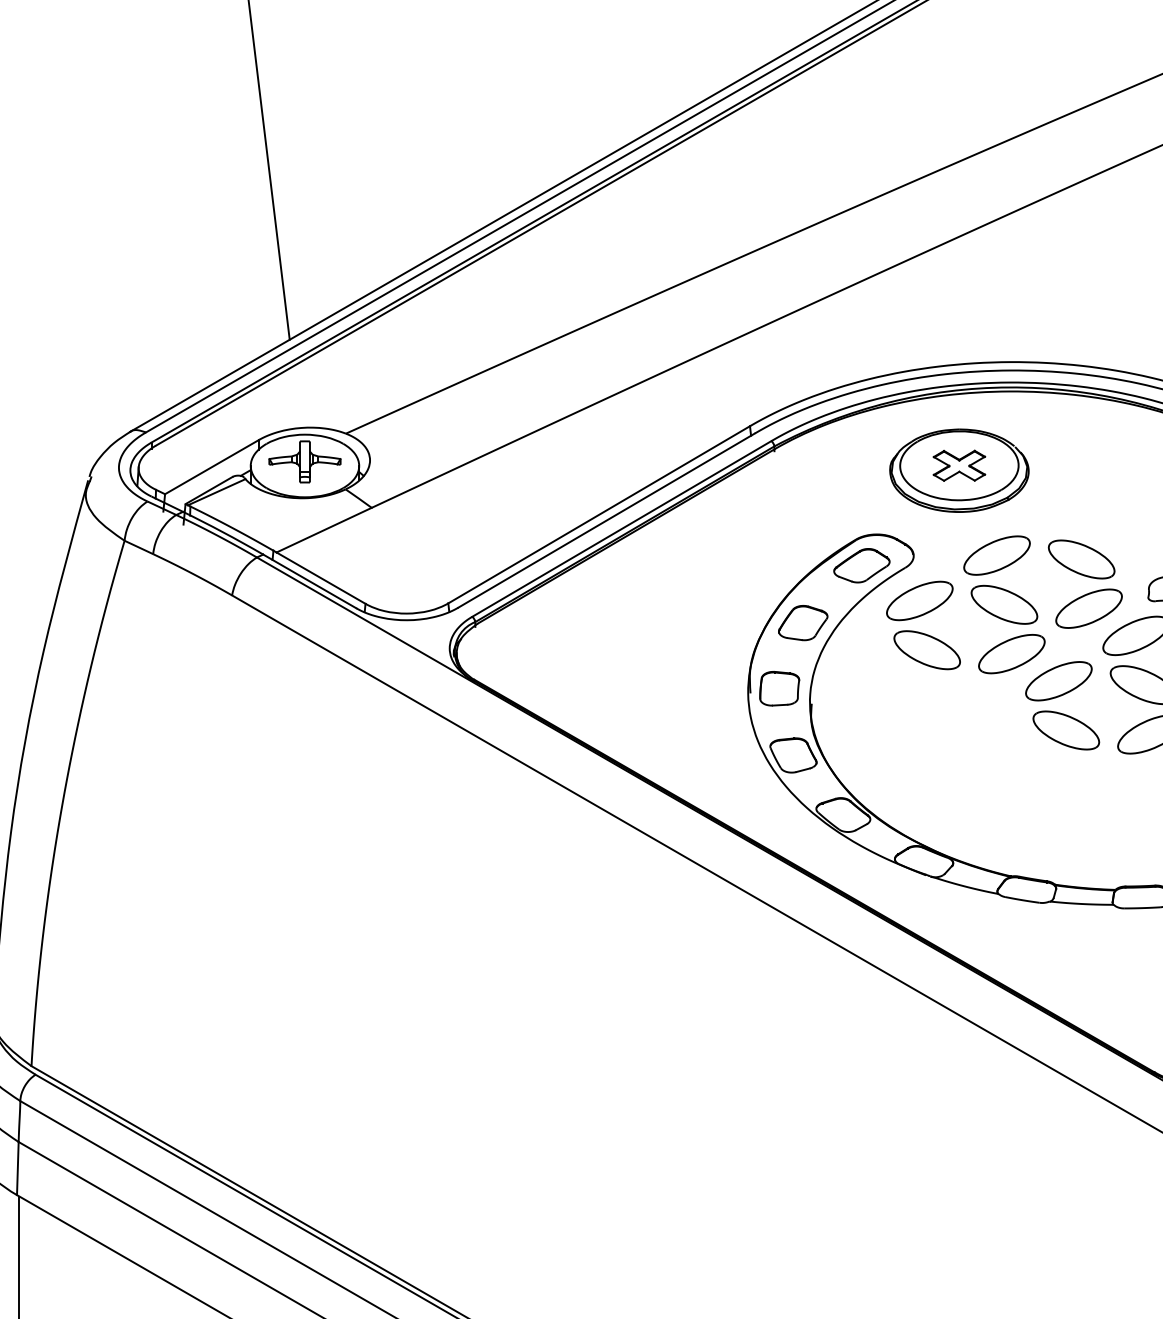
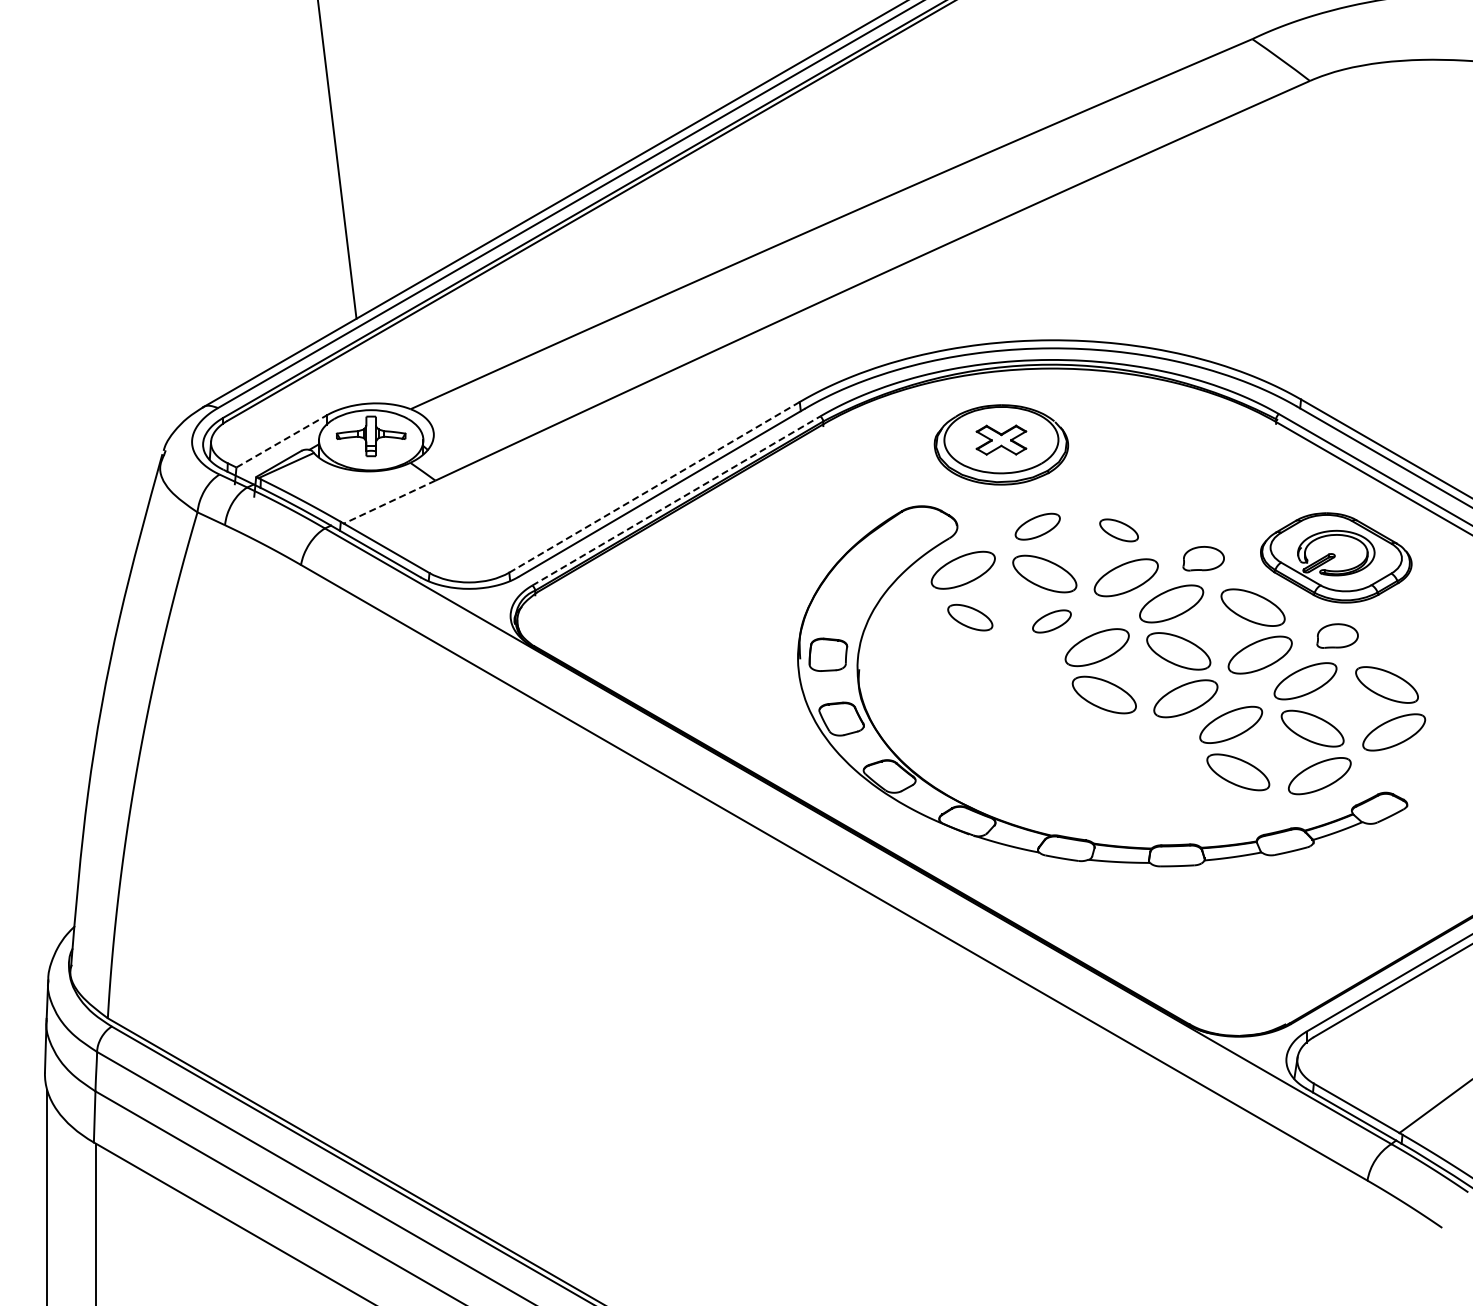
line: (212, 467) -> (282, 441), solid -> dashed
line: (599, 514) -> (654, 487), solid -> dashed
line: (621, 528) -> (676, 500), solid -> dashed
line: (323, 530) -> (389, 502), solid -> dashed
part: (996, 555) -> (1037, 526), size x0.7
part: (1080, 559) -> (1118, 530), size x0.6
part: (861, 565) -> (907, 536), removed
part: (802, 622) -> (850, 591), removed
part: (926, 649) -> (969, 617), size x0.7
part: (1011, 654) -> (1051, 621), size x0.6

